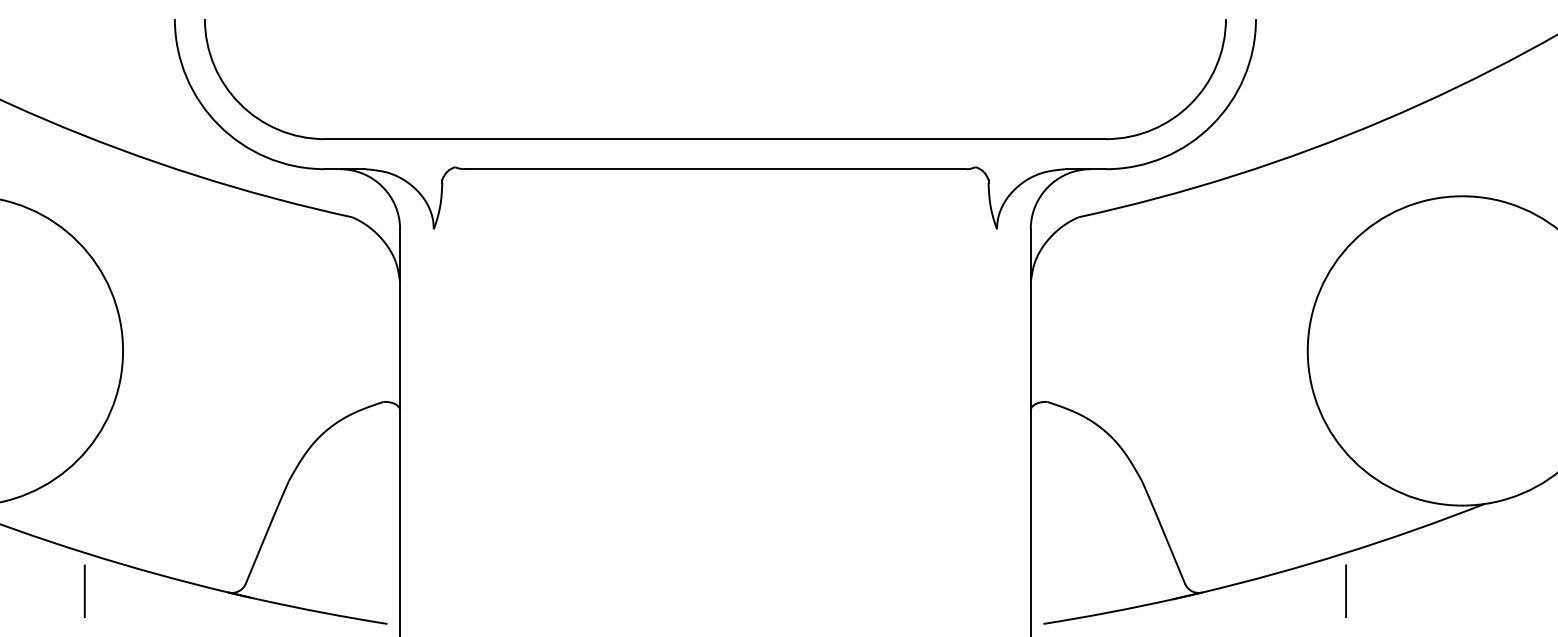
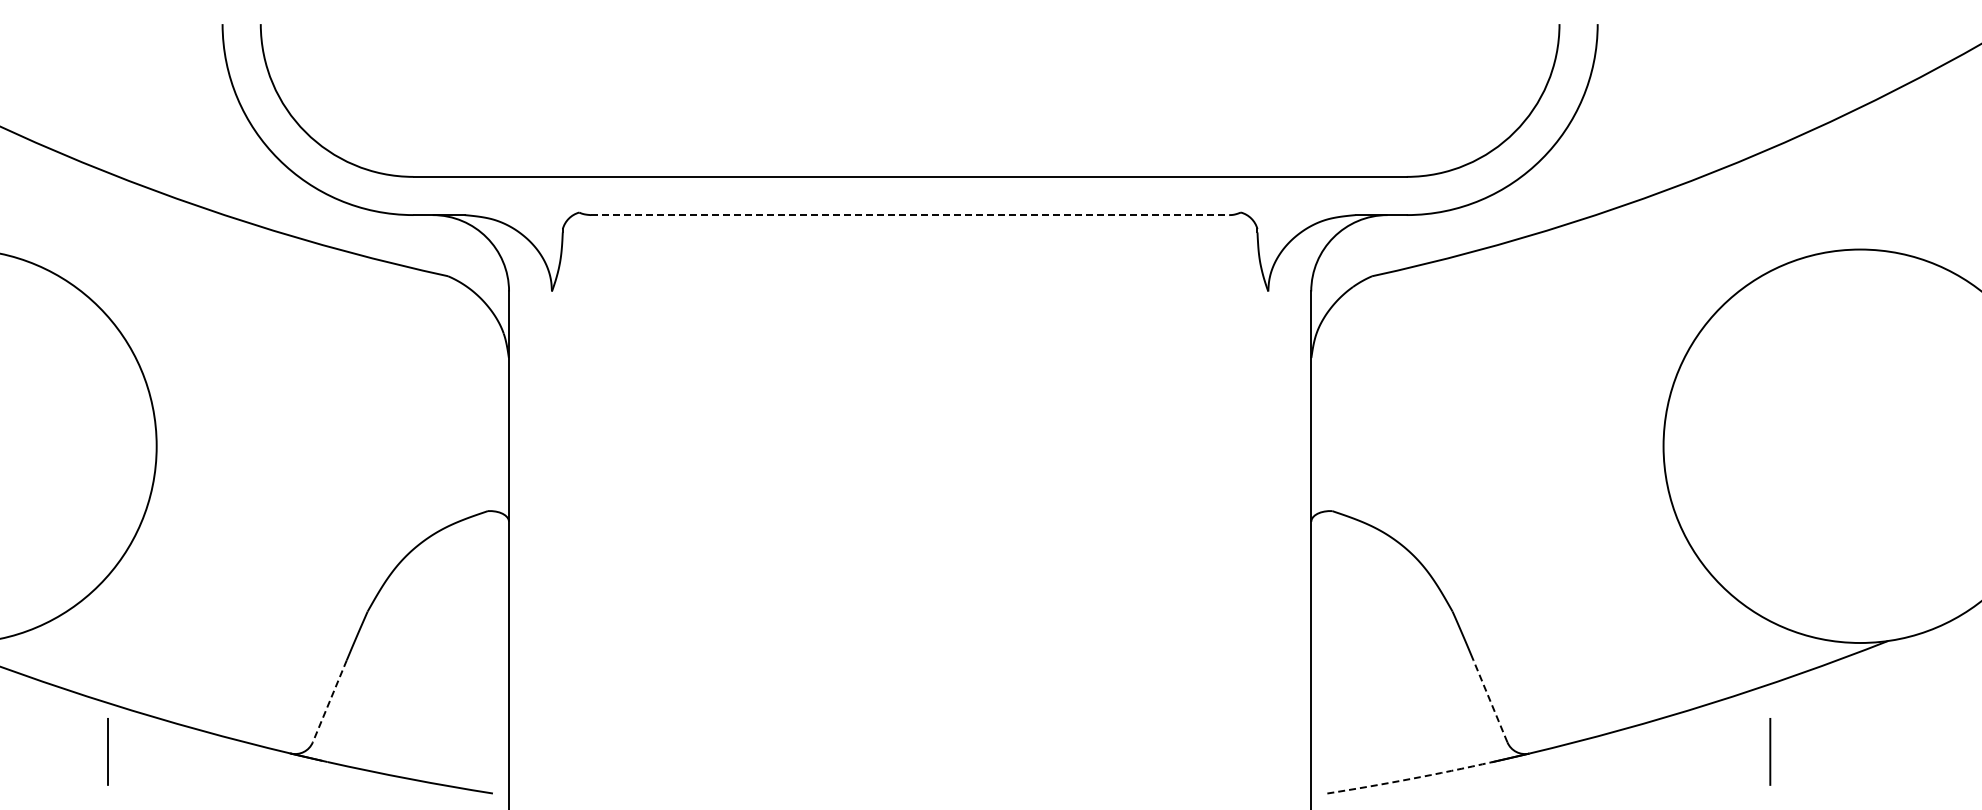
line: (715, 169) -> (910, 215), solid -> dashed
line: (1171, 550) -> (1490, 700), solid -> dashed
line: (258, 551) -> (329, 701), solid -> dashed
line: (1346, 590) -> (1770, 751), moved
arc: (1108, 612) -> (1410, 779), solid -> dashed

